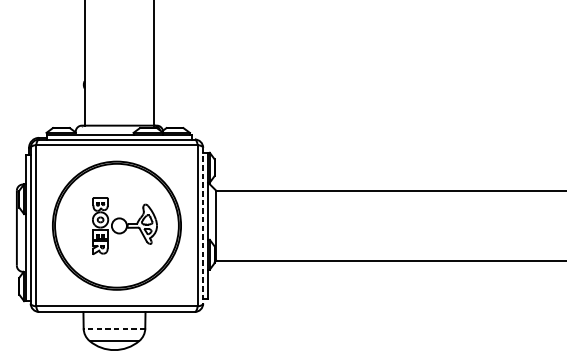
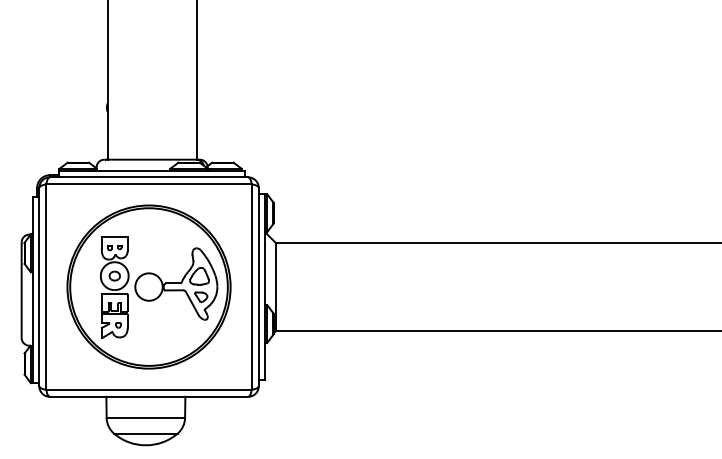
part: (125, 226) -> (159, 287), size x1.43
line: (202, 226) -> (258, 287), dashed -> solid
line: (114, 328) -> (145, 417), dashed -> solid

